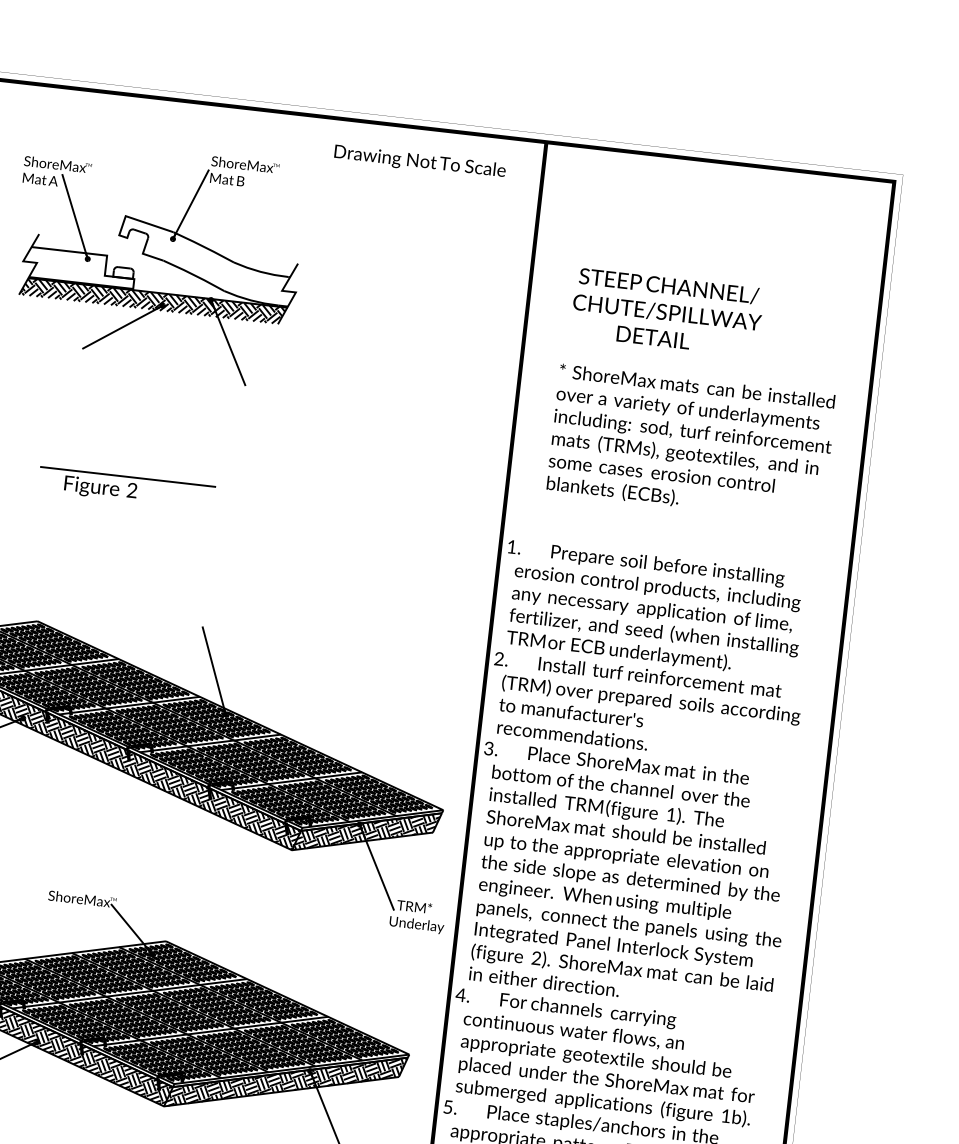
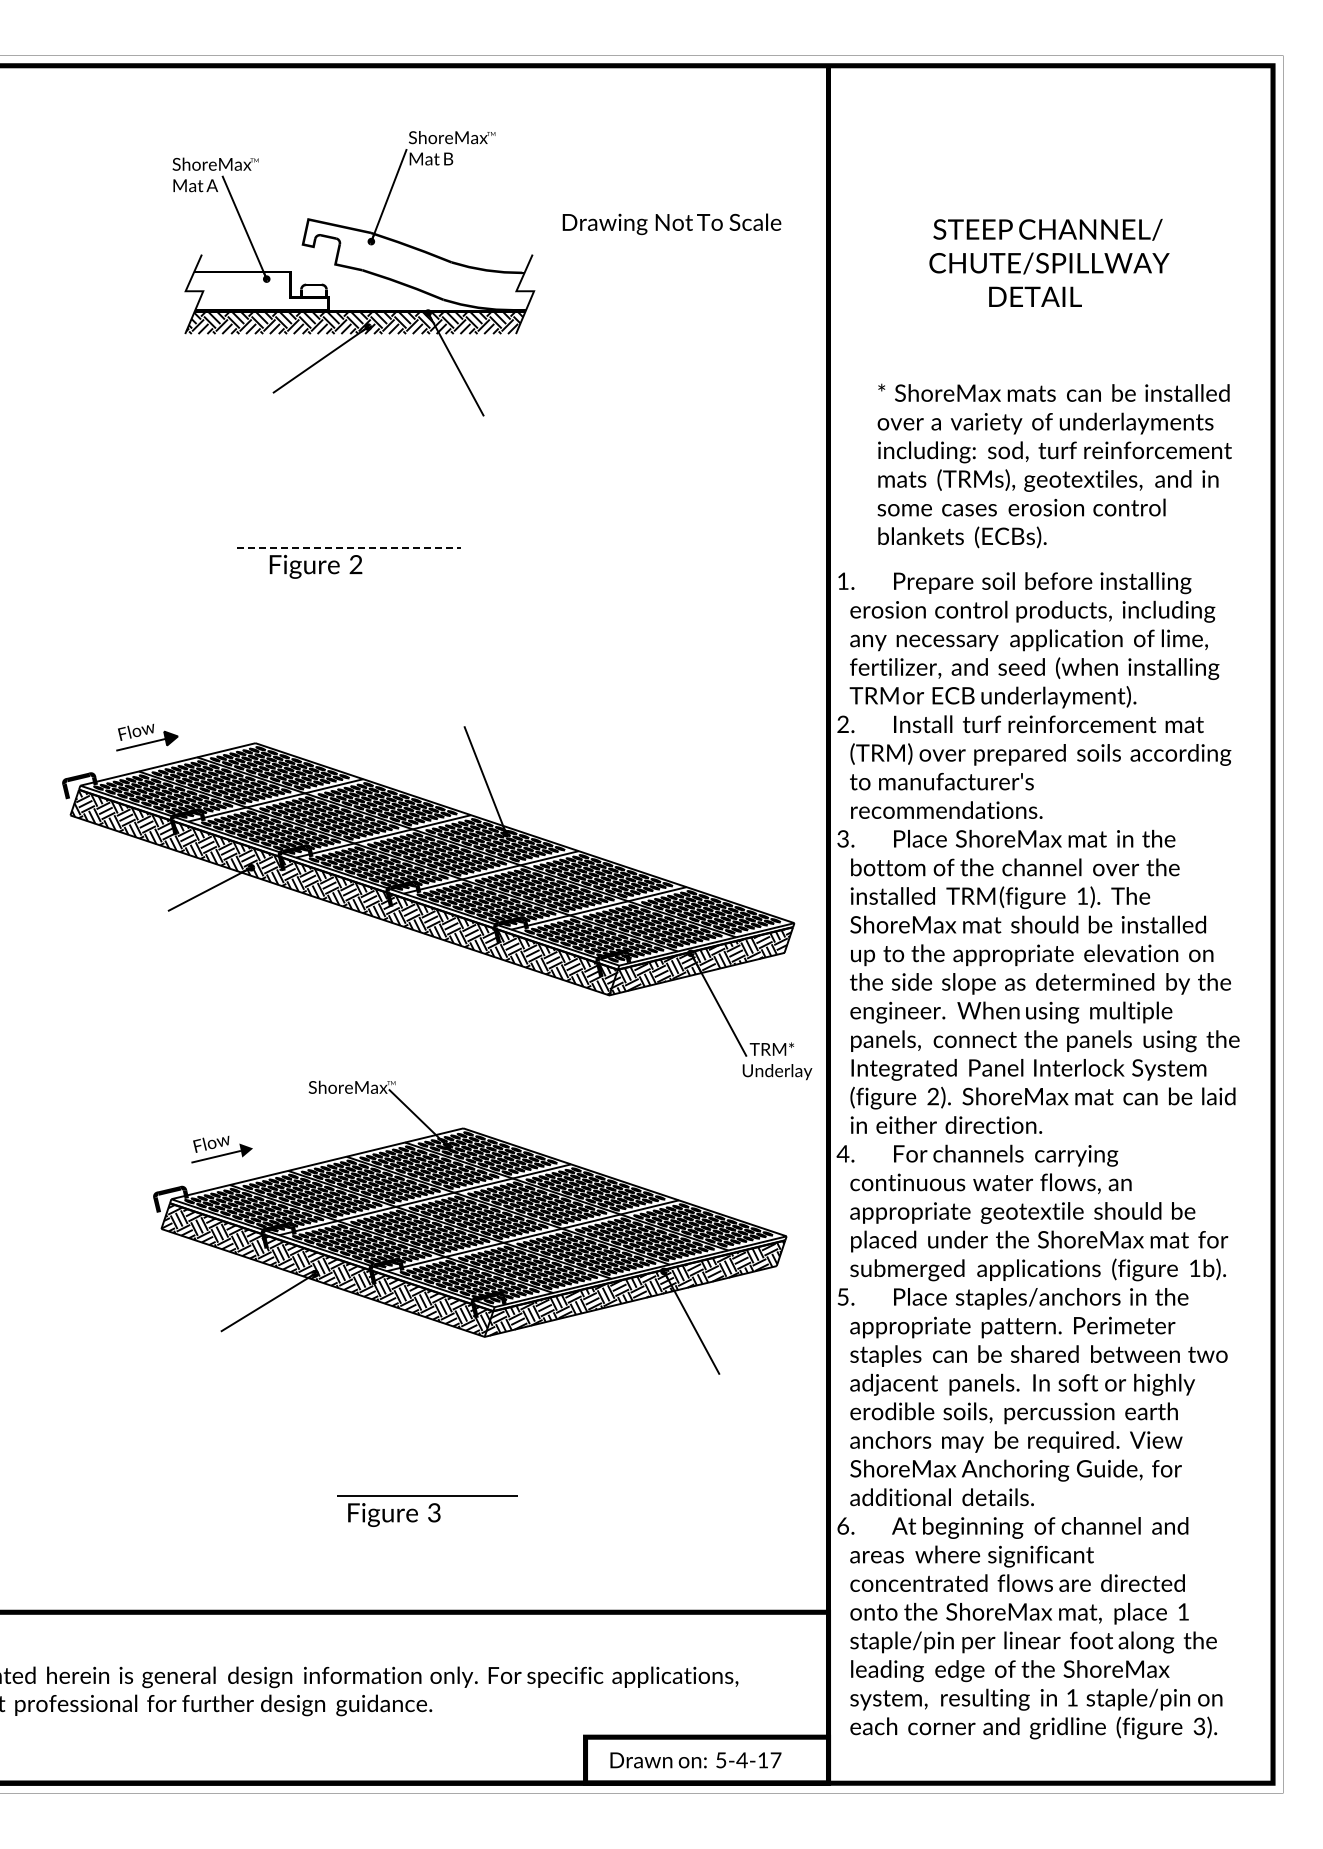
text: (419, 162) -> (671, 224), moved
text: (667, 311) -> (1049, 262), moved
text: (691, 443) -> (1054, 465), moved
line: (128, 477) -> (349, 548), solid -> dashed

